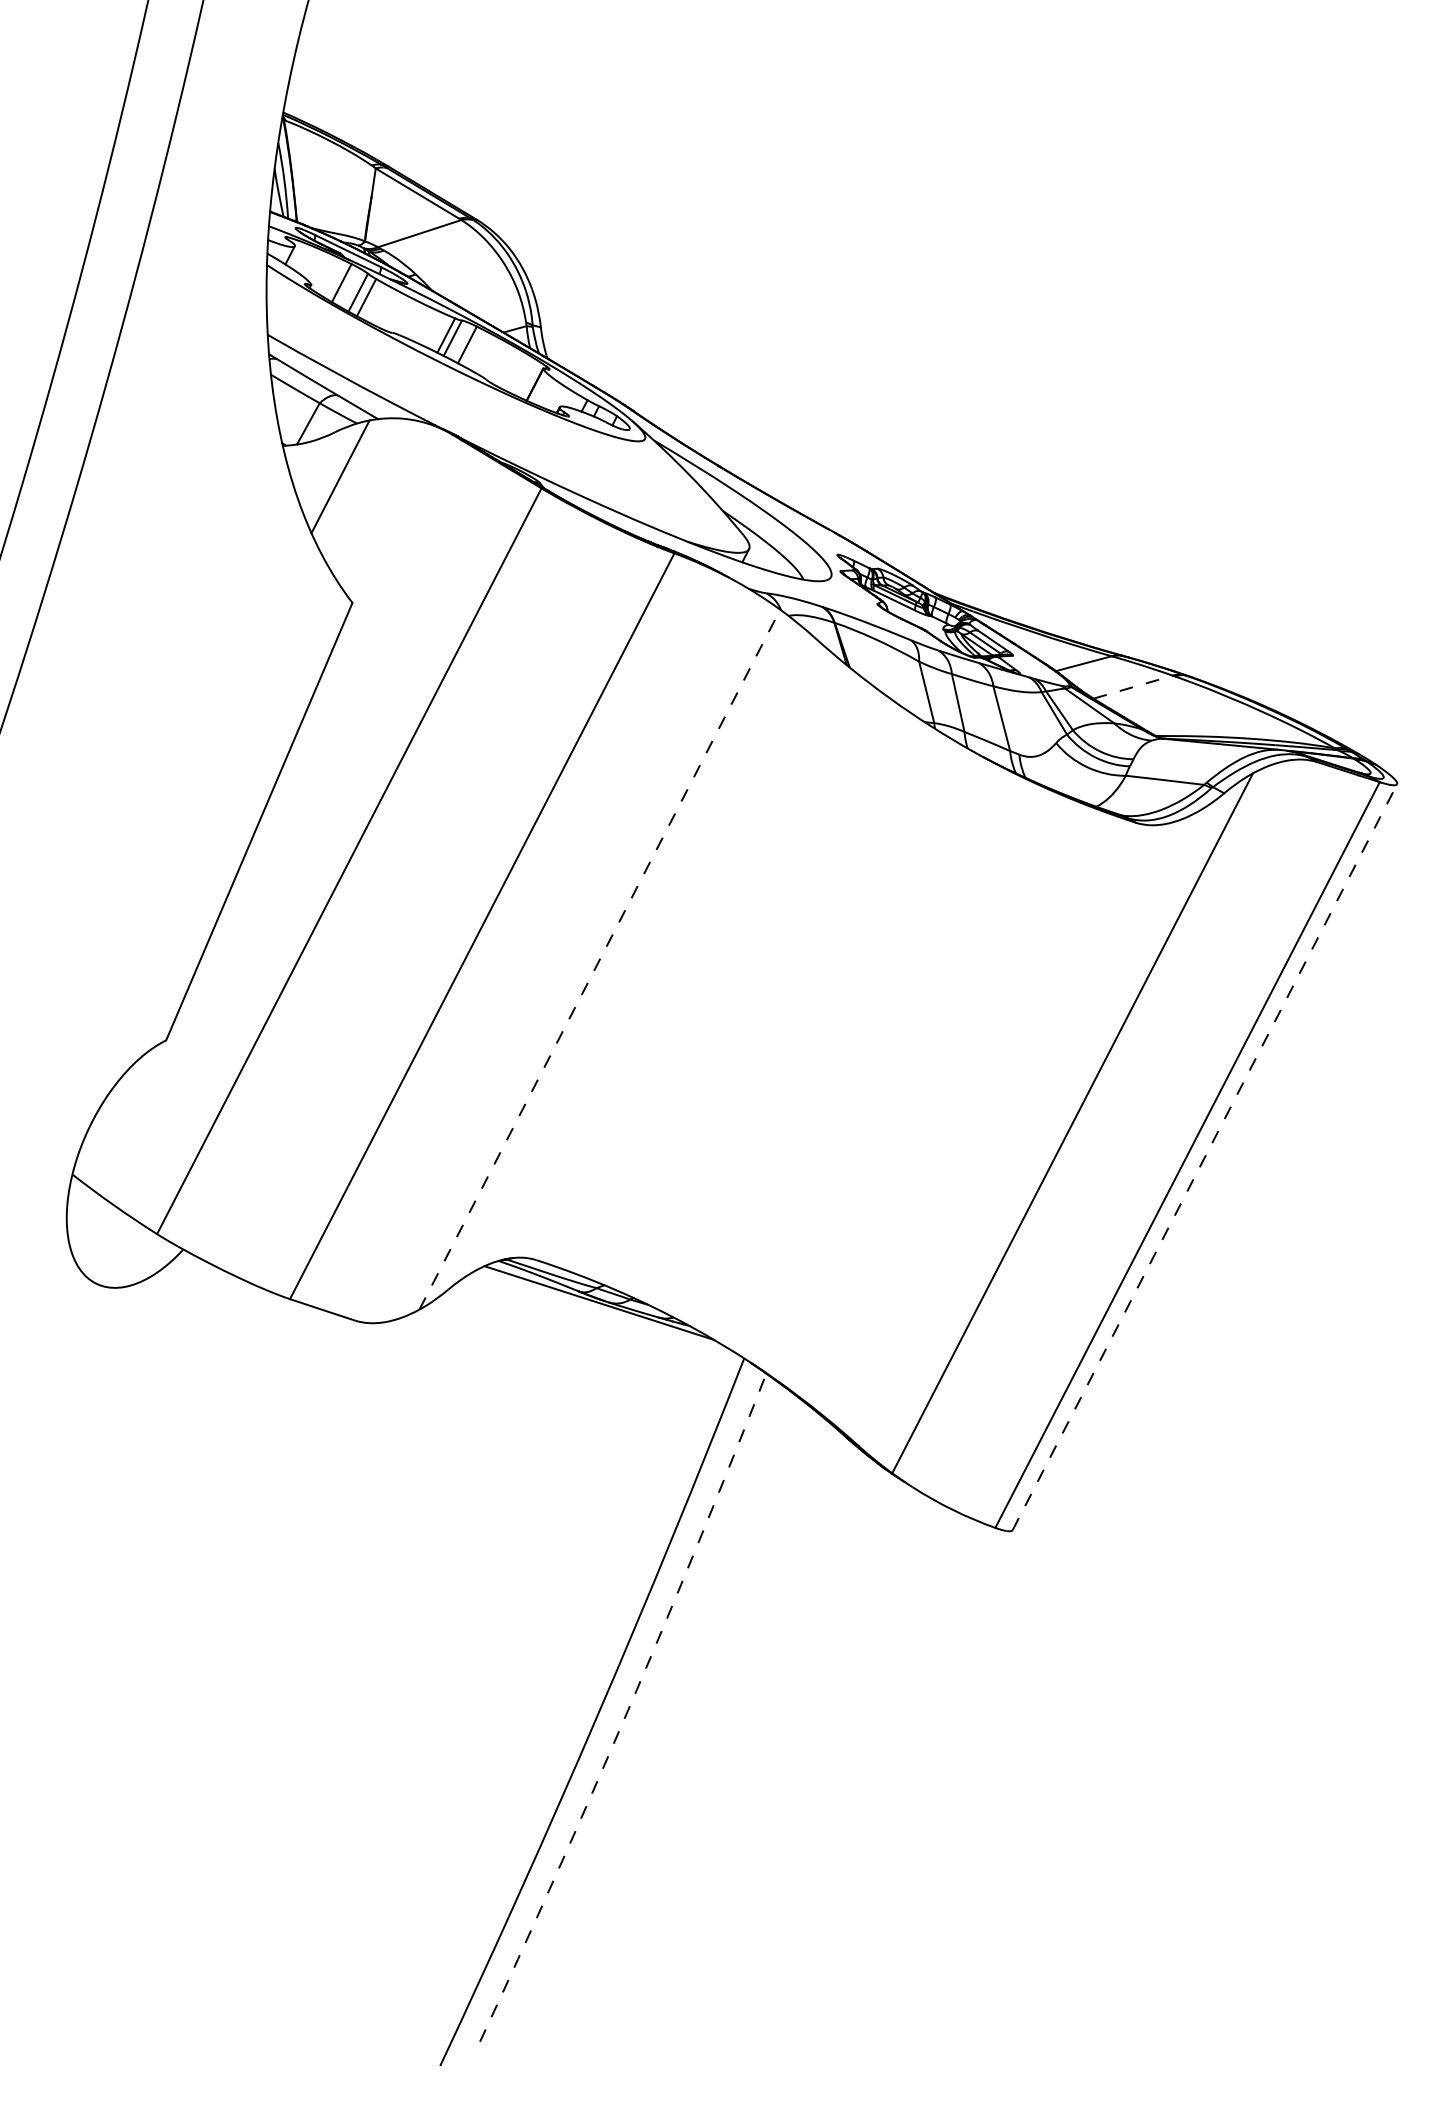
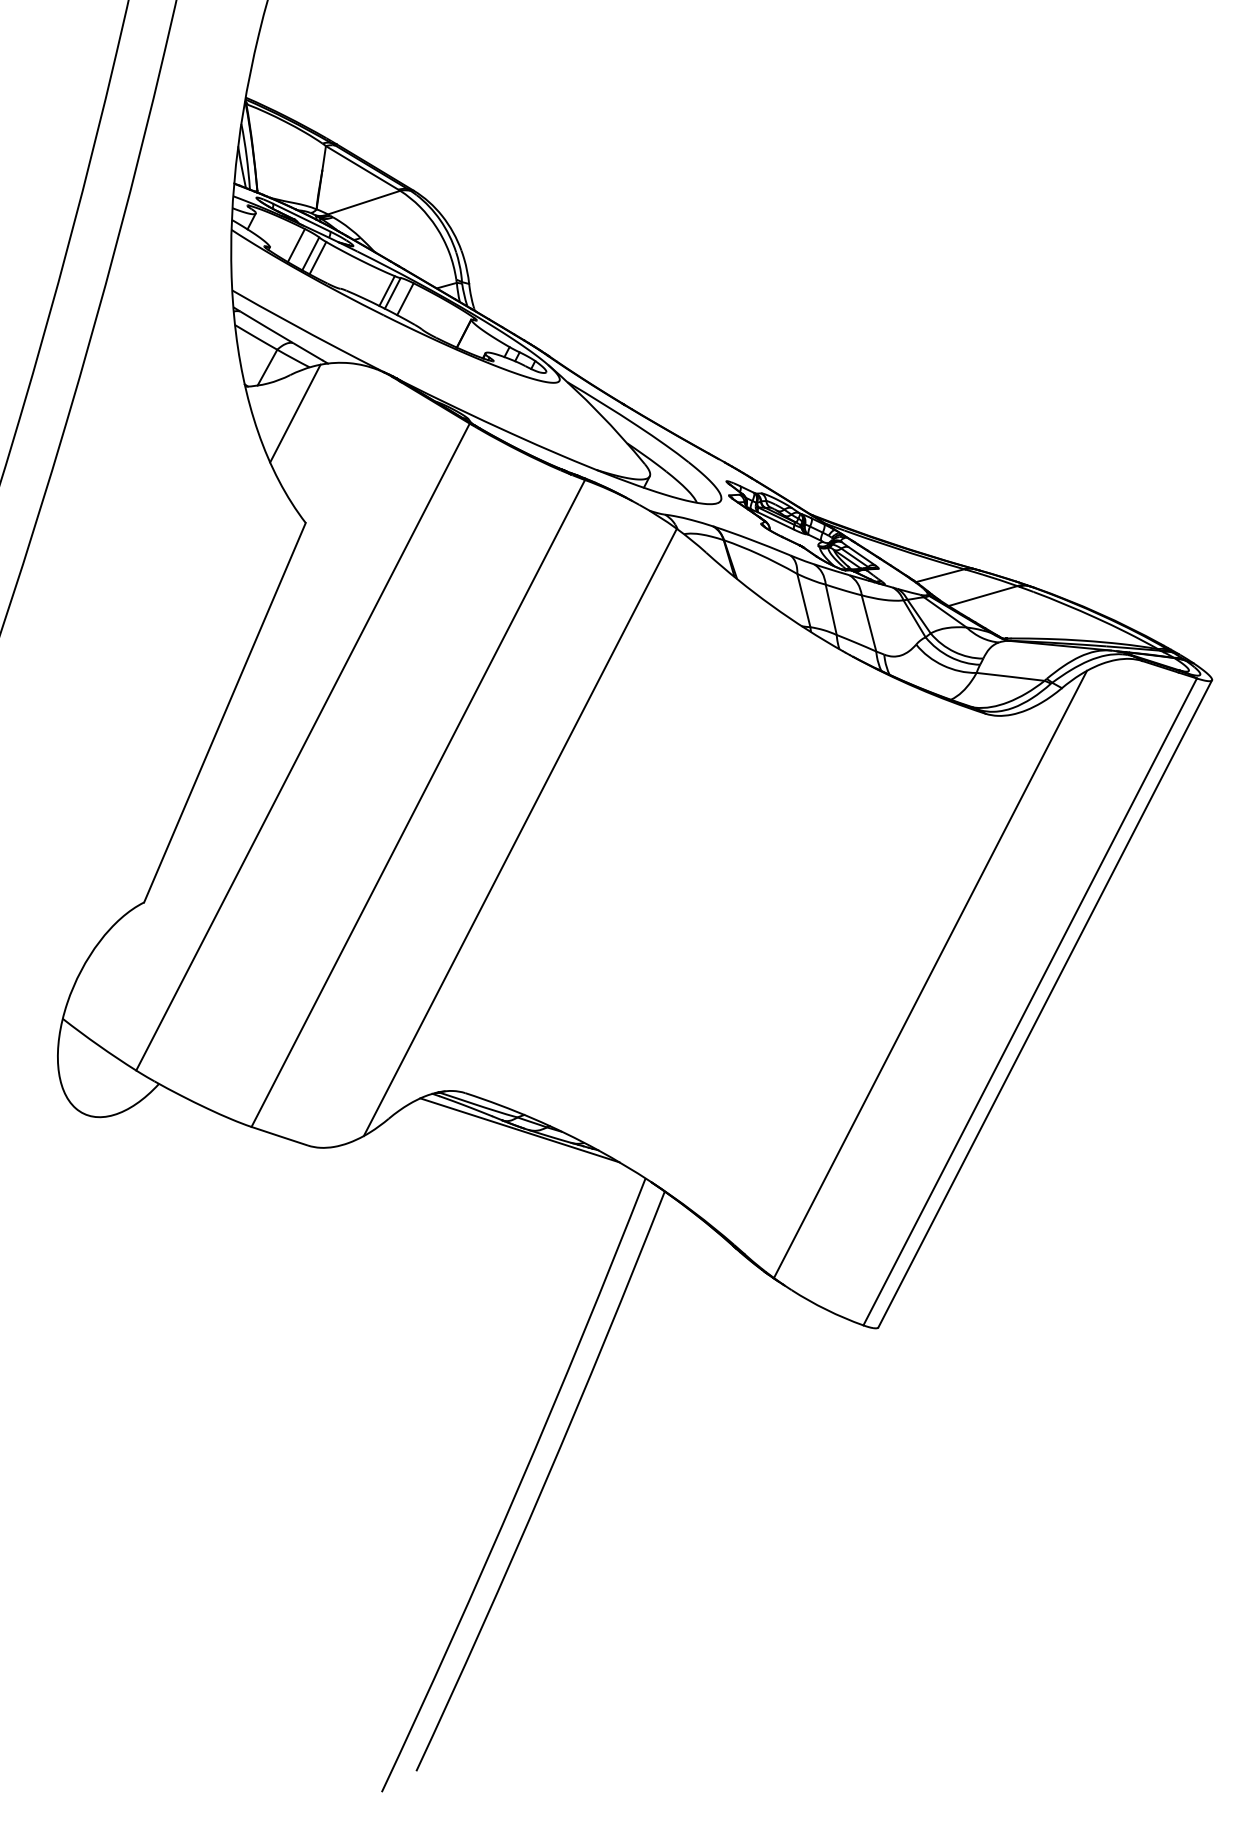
line: (1133, 687) -> (983, 596), dashed -> solid
line: (599, 959) -> (520, 832), dashed -> solid
line: (1204, 1157) -> (1044, 1004), dashed -> solid
arc: (628, 1709) -> (545, 1482), dashed -> solid

